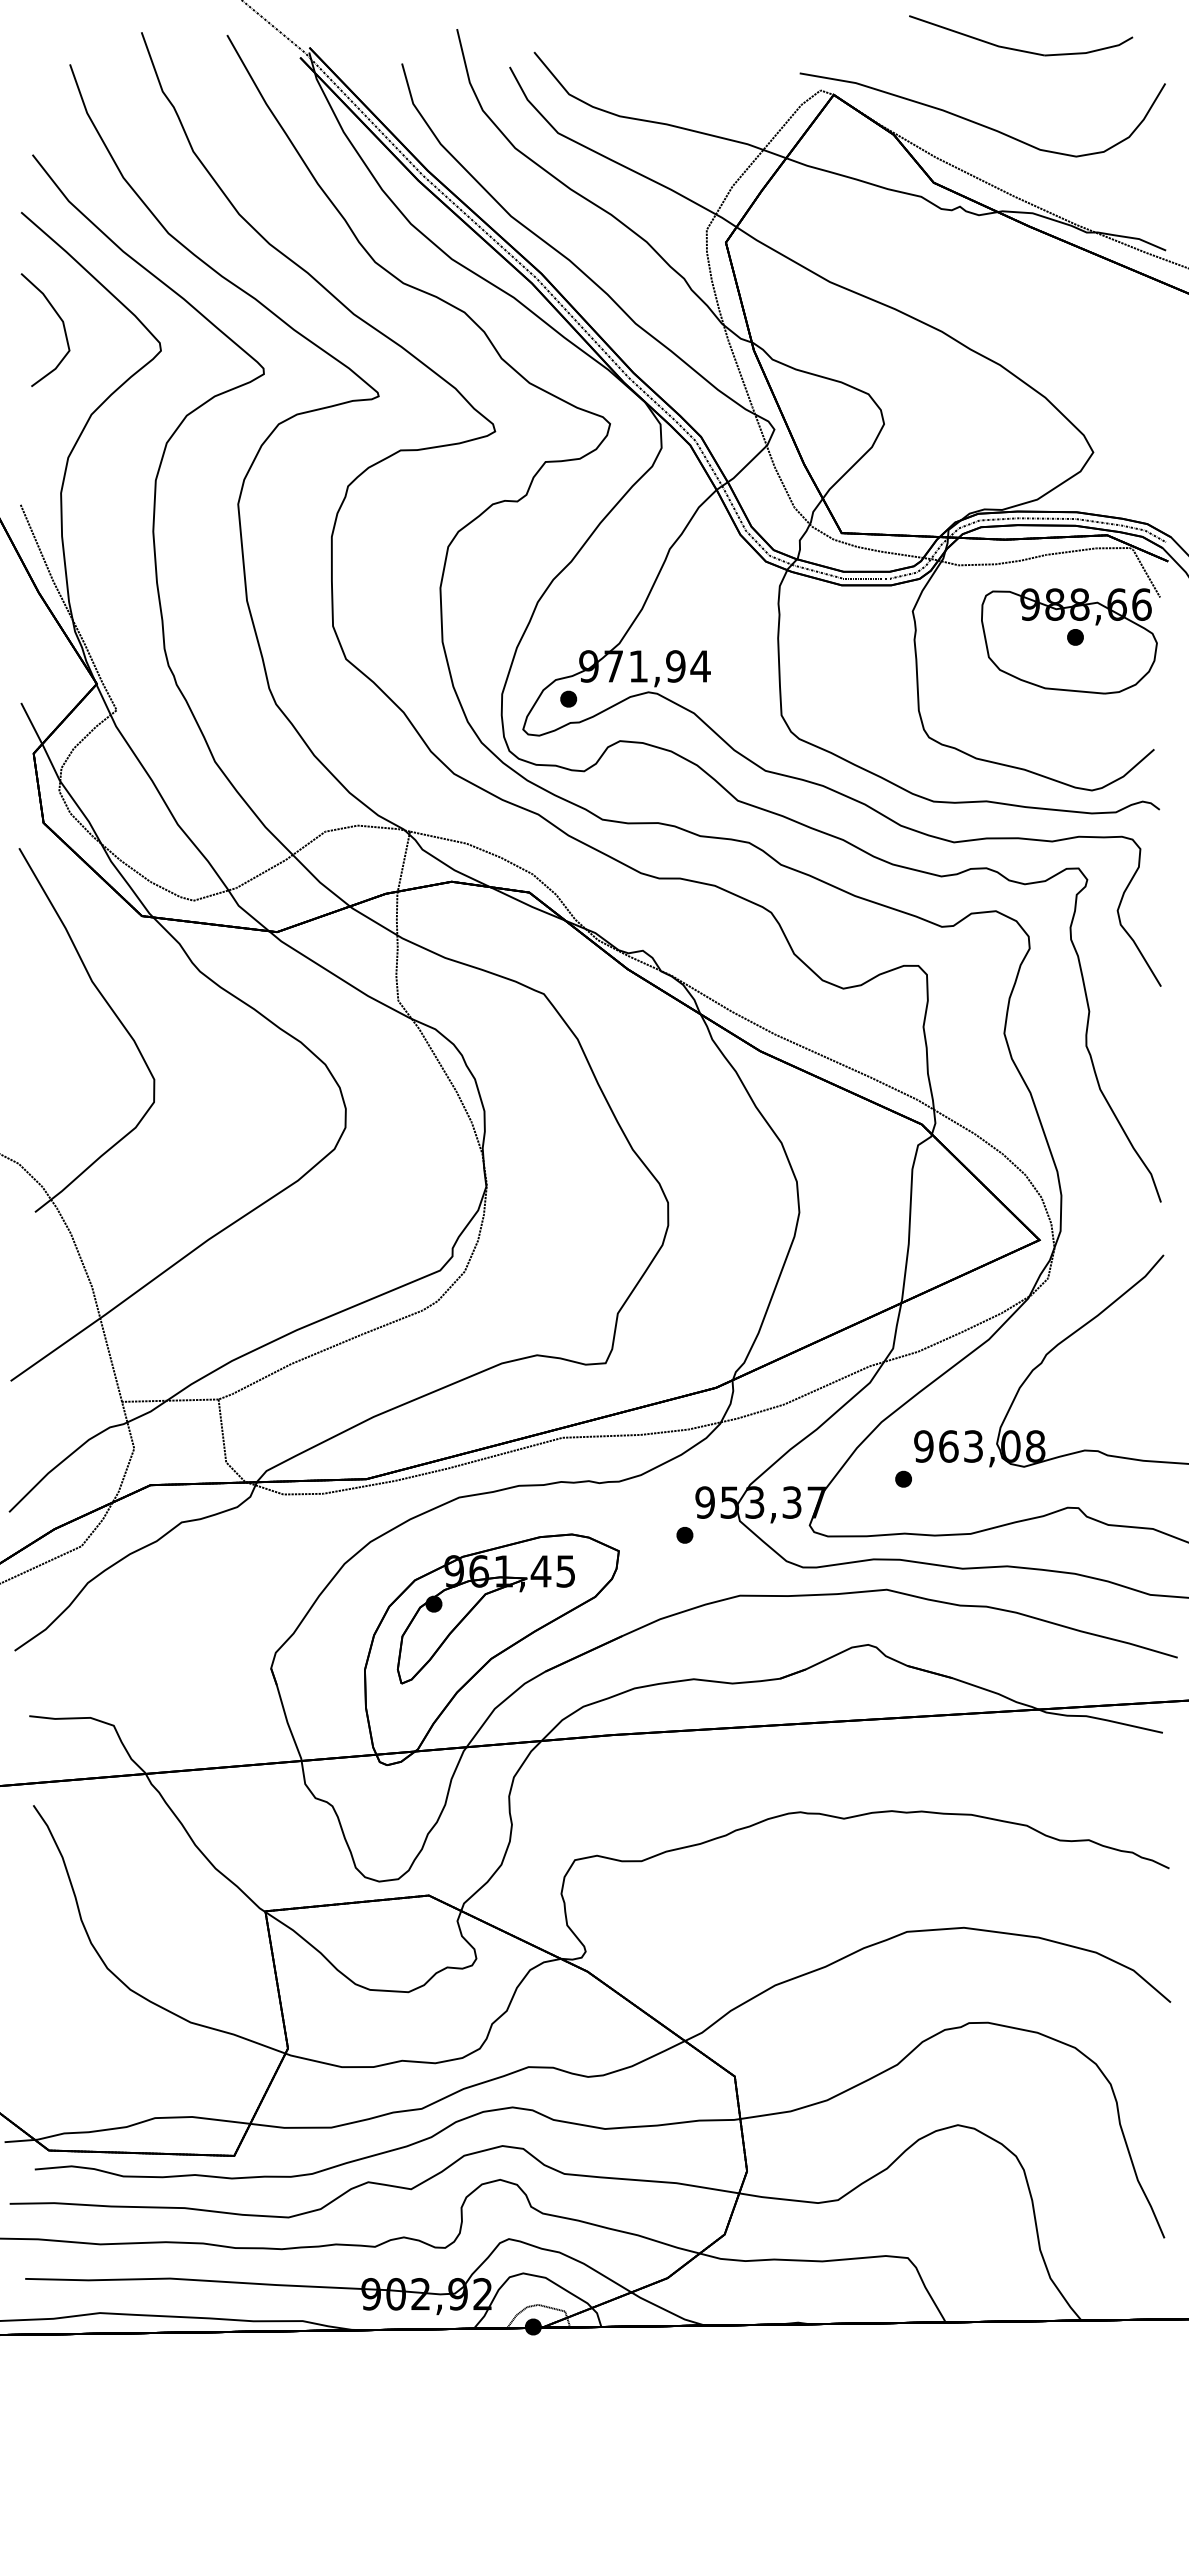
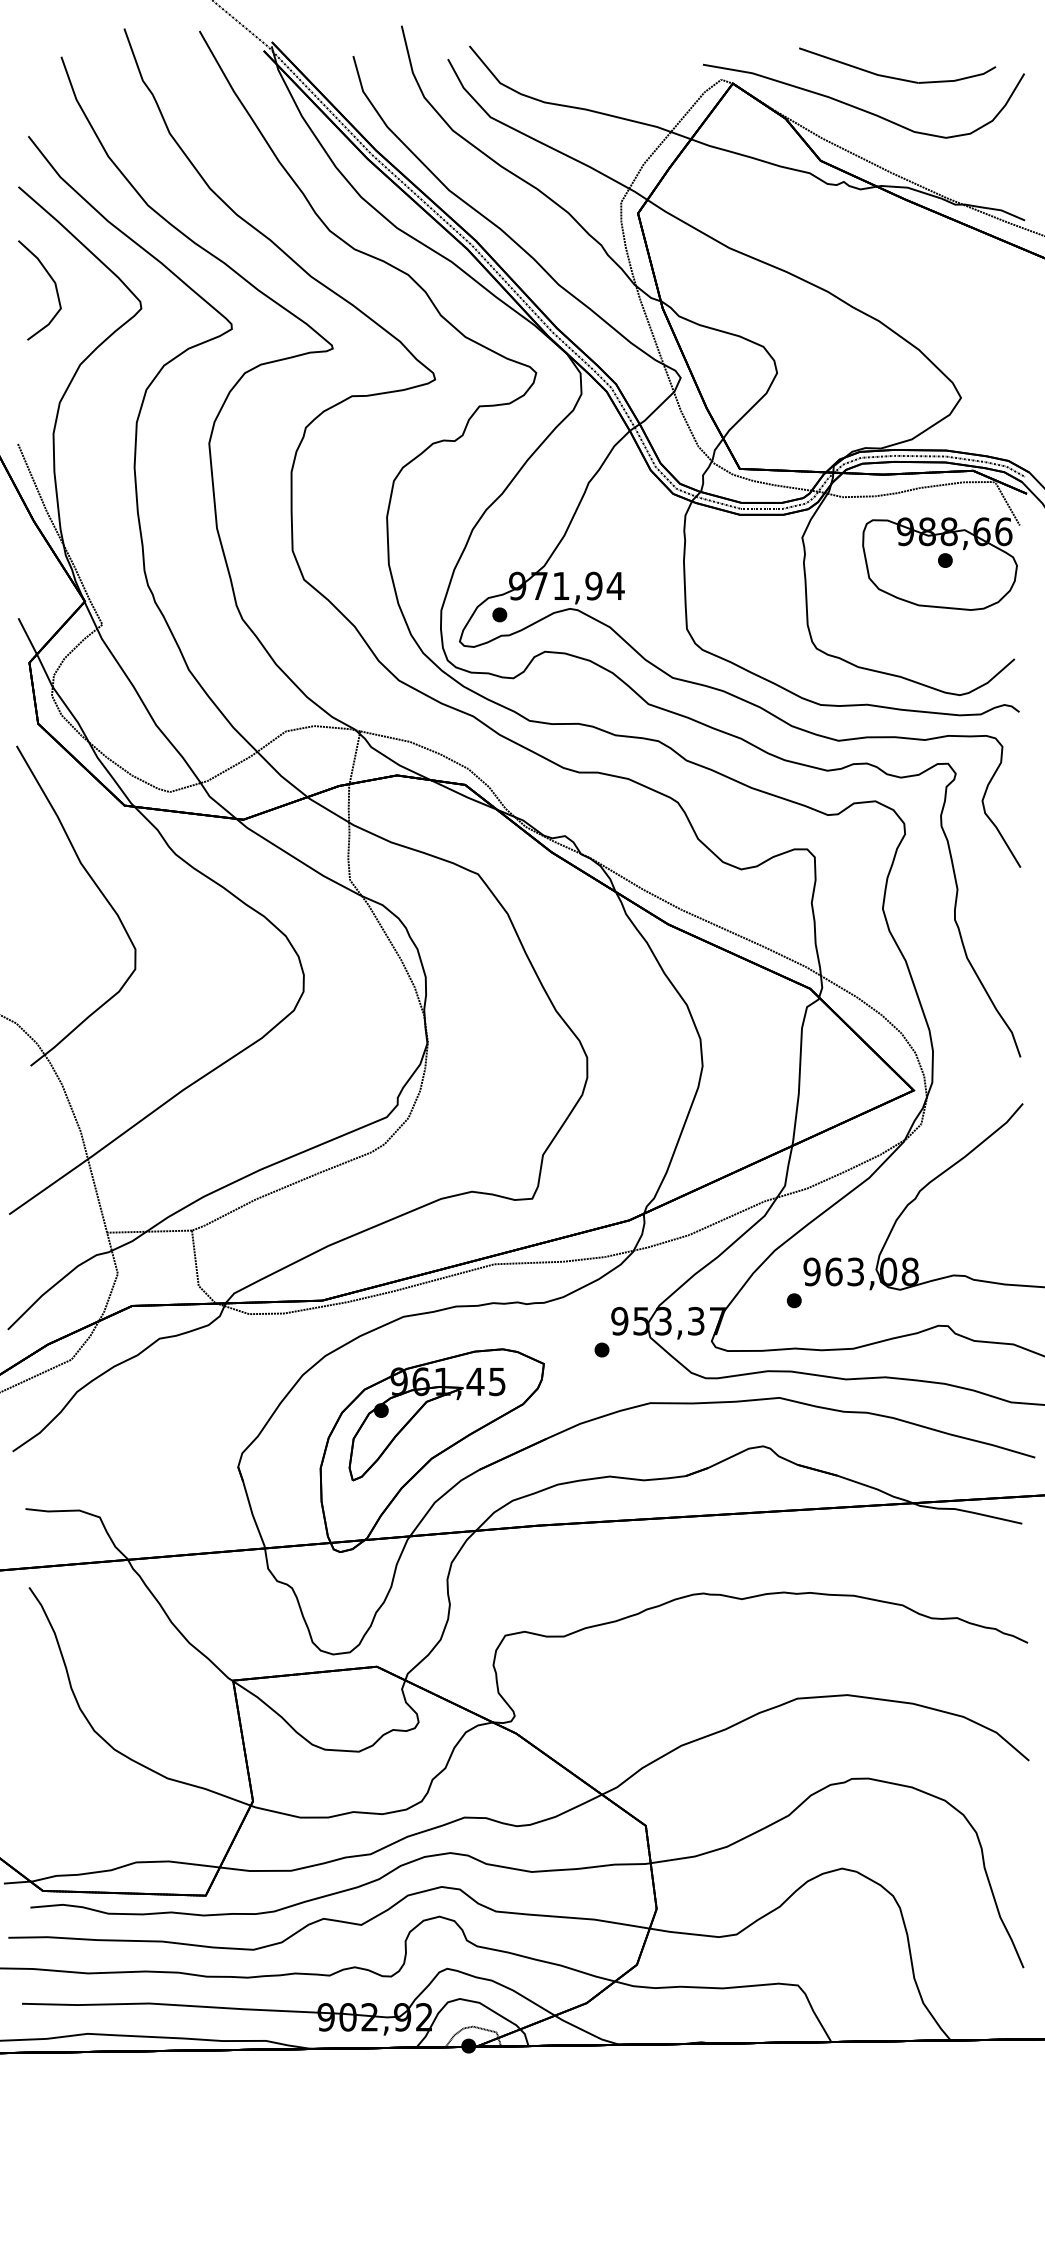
part: (1019, 49) -> (896, 77), moved

